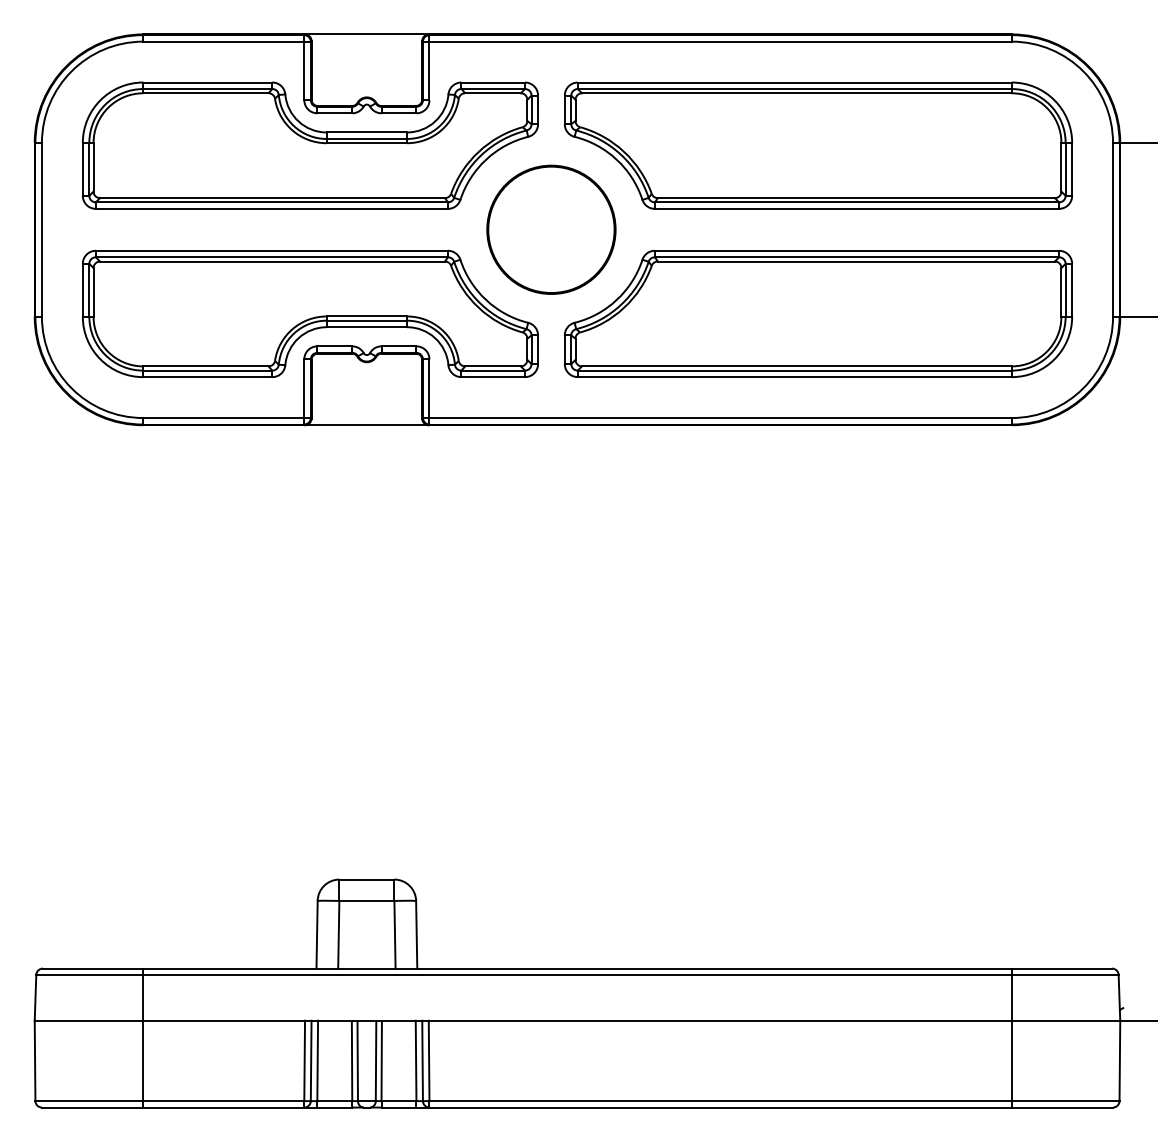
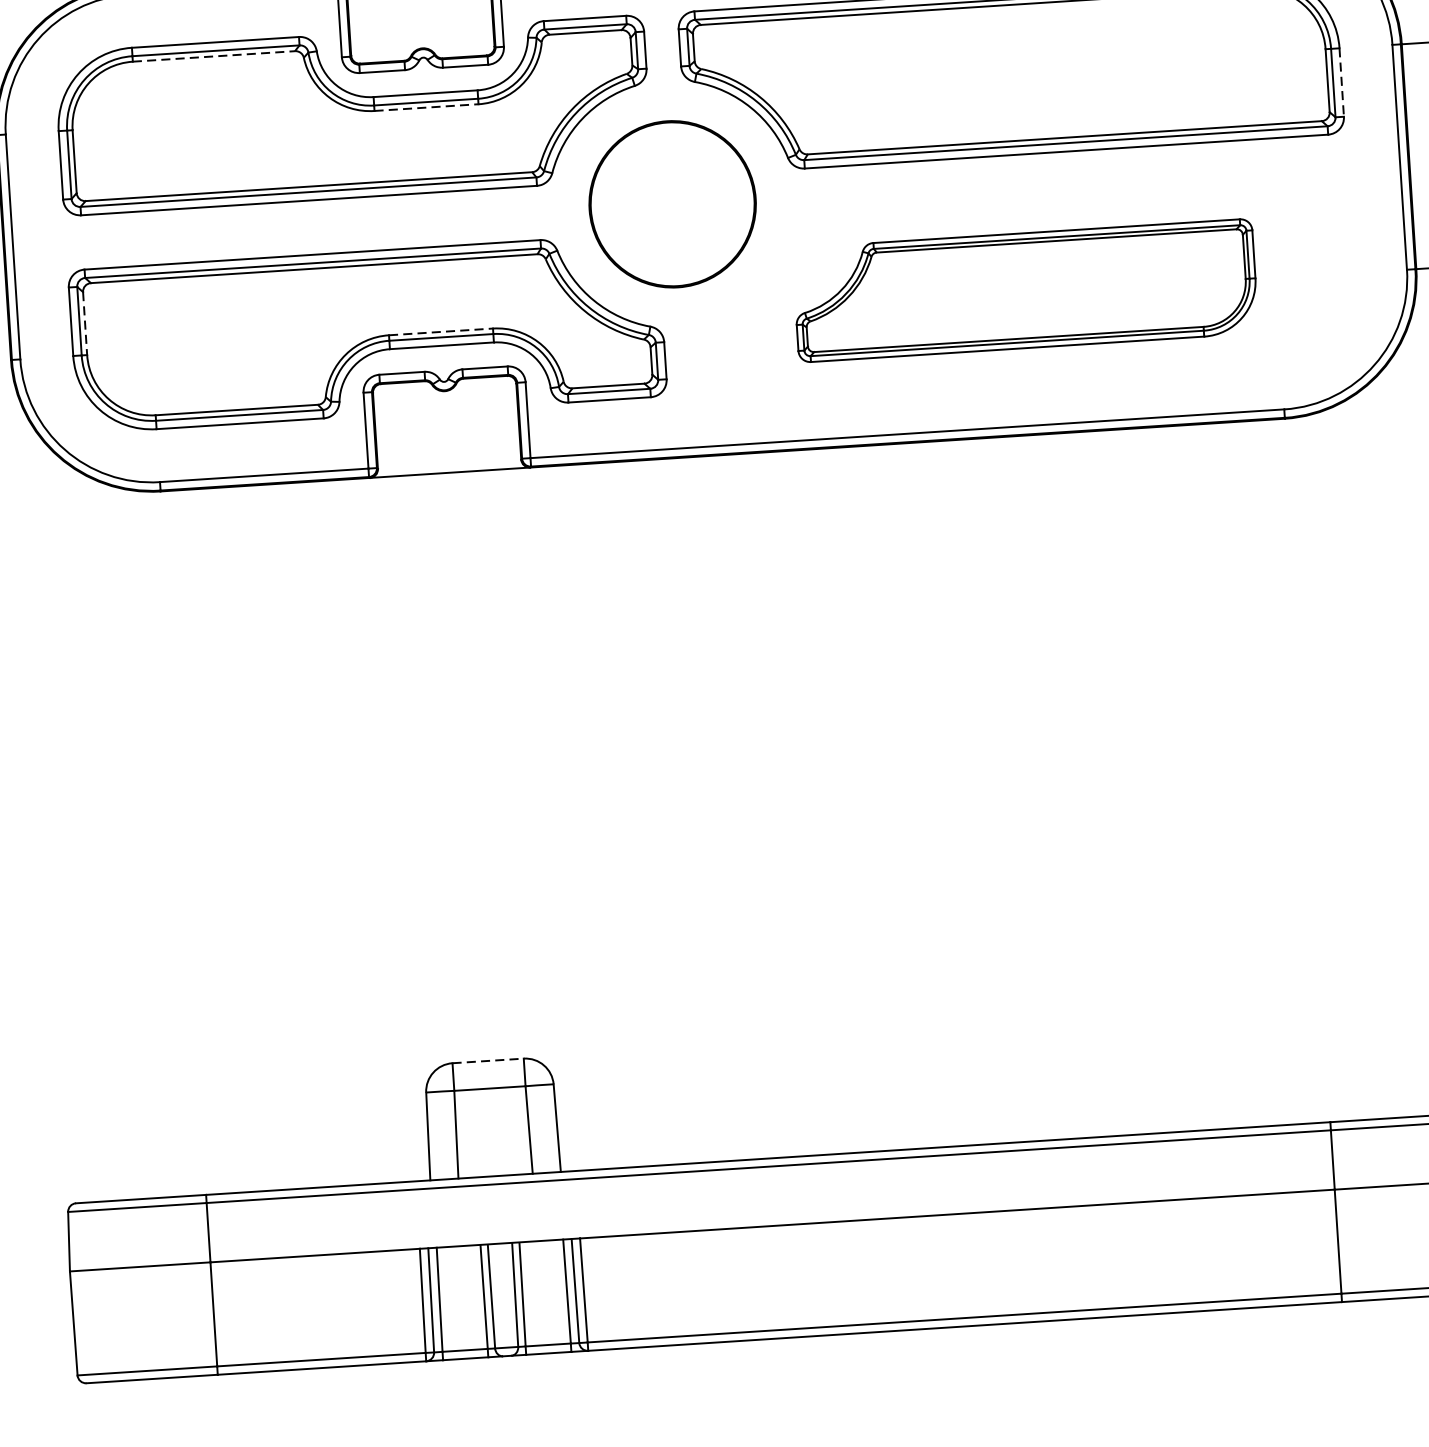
line: (205, 93) -> (213, 56), solid -> dashed
line: (367, 143) -> (427, 107), solid -> dashed
line: (1072, 169) -> (1342, 82), solid -> dashed
line: (93, 292) -> (85, 323), solid -> dashed
part: (818, 313) -> (1025, 290), size x0.7
line: (367, 316) -> (441, 331), solid -> dashed
line: (366, 879) -> (487, 1060), solid -> dashed

